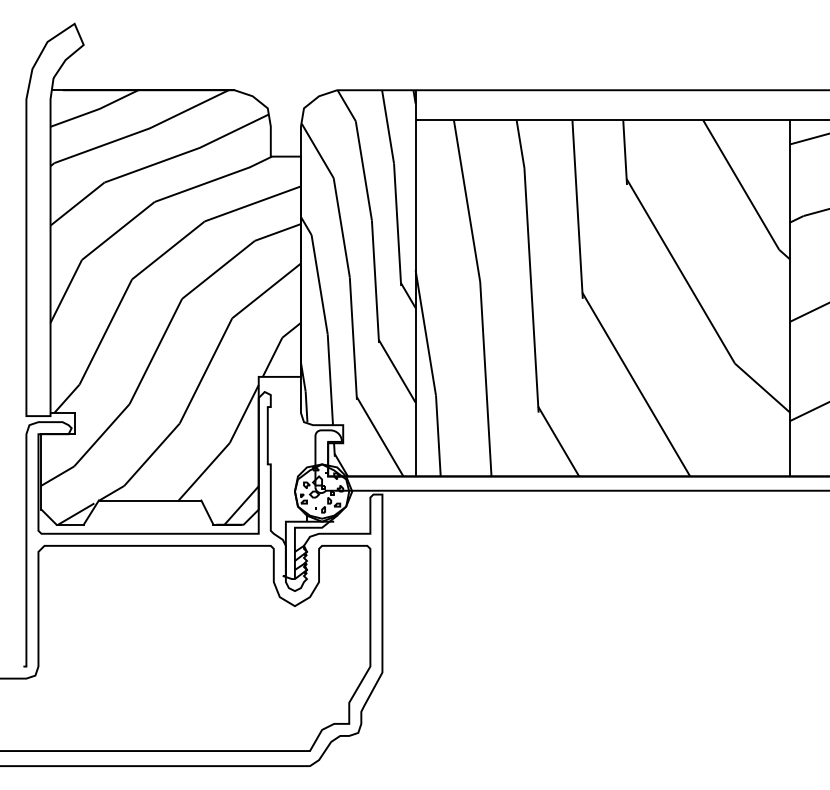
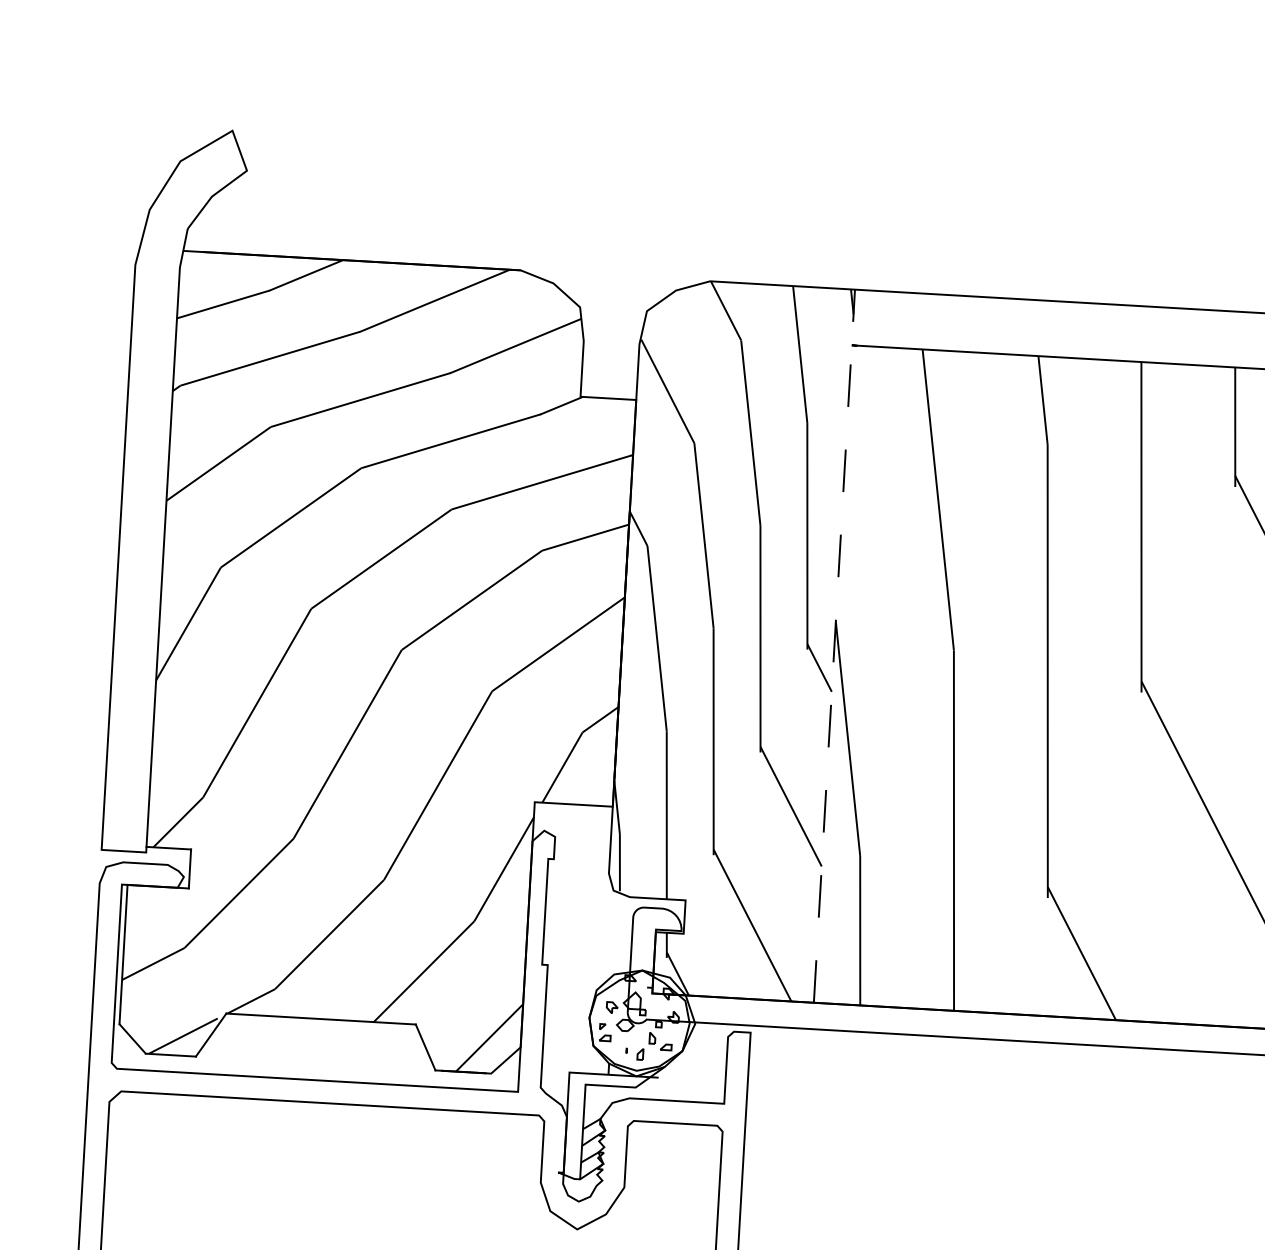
line: (415, 282) -> (834, 644), solid -> dashed

